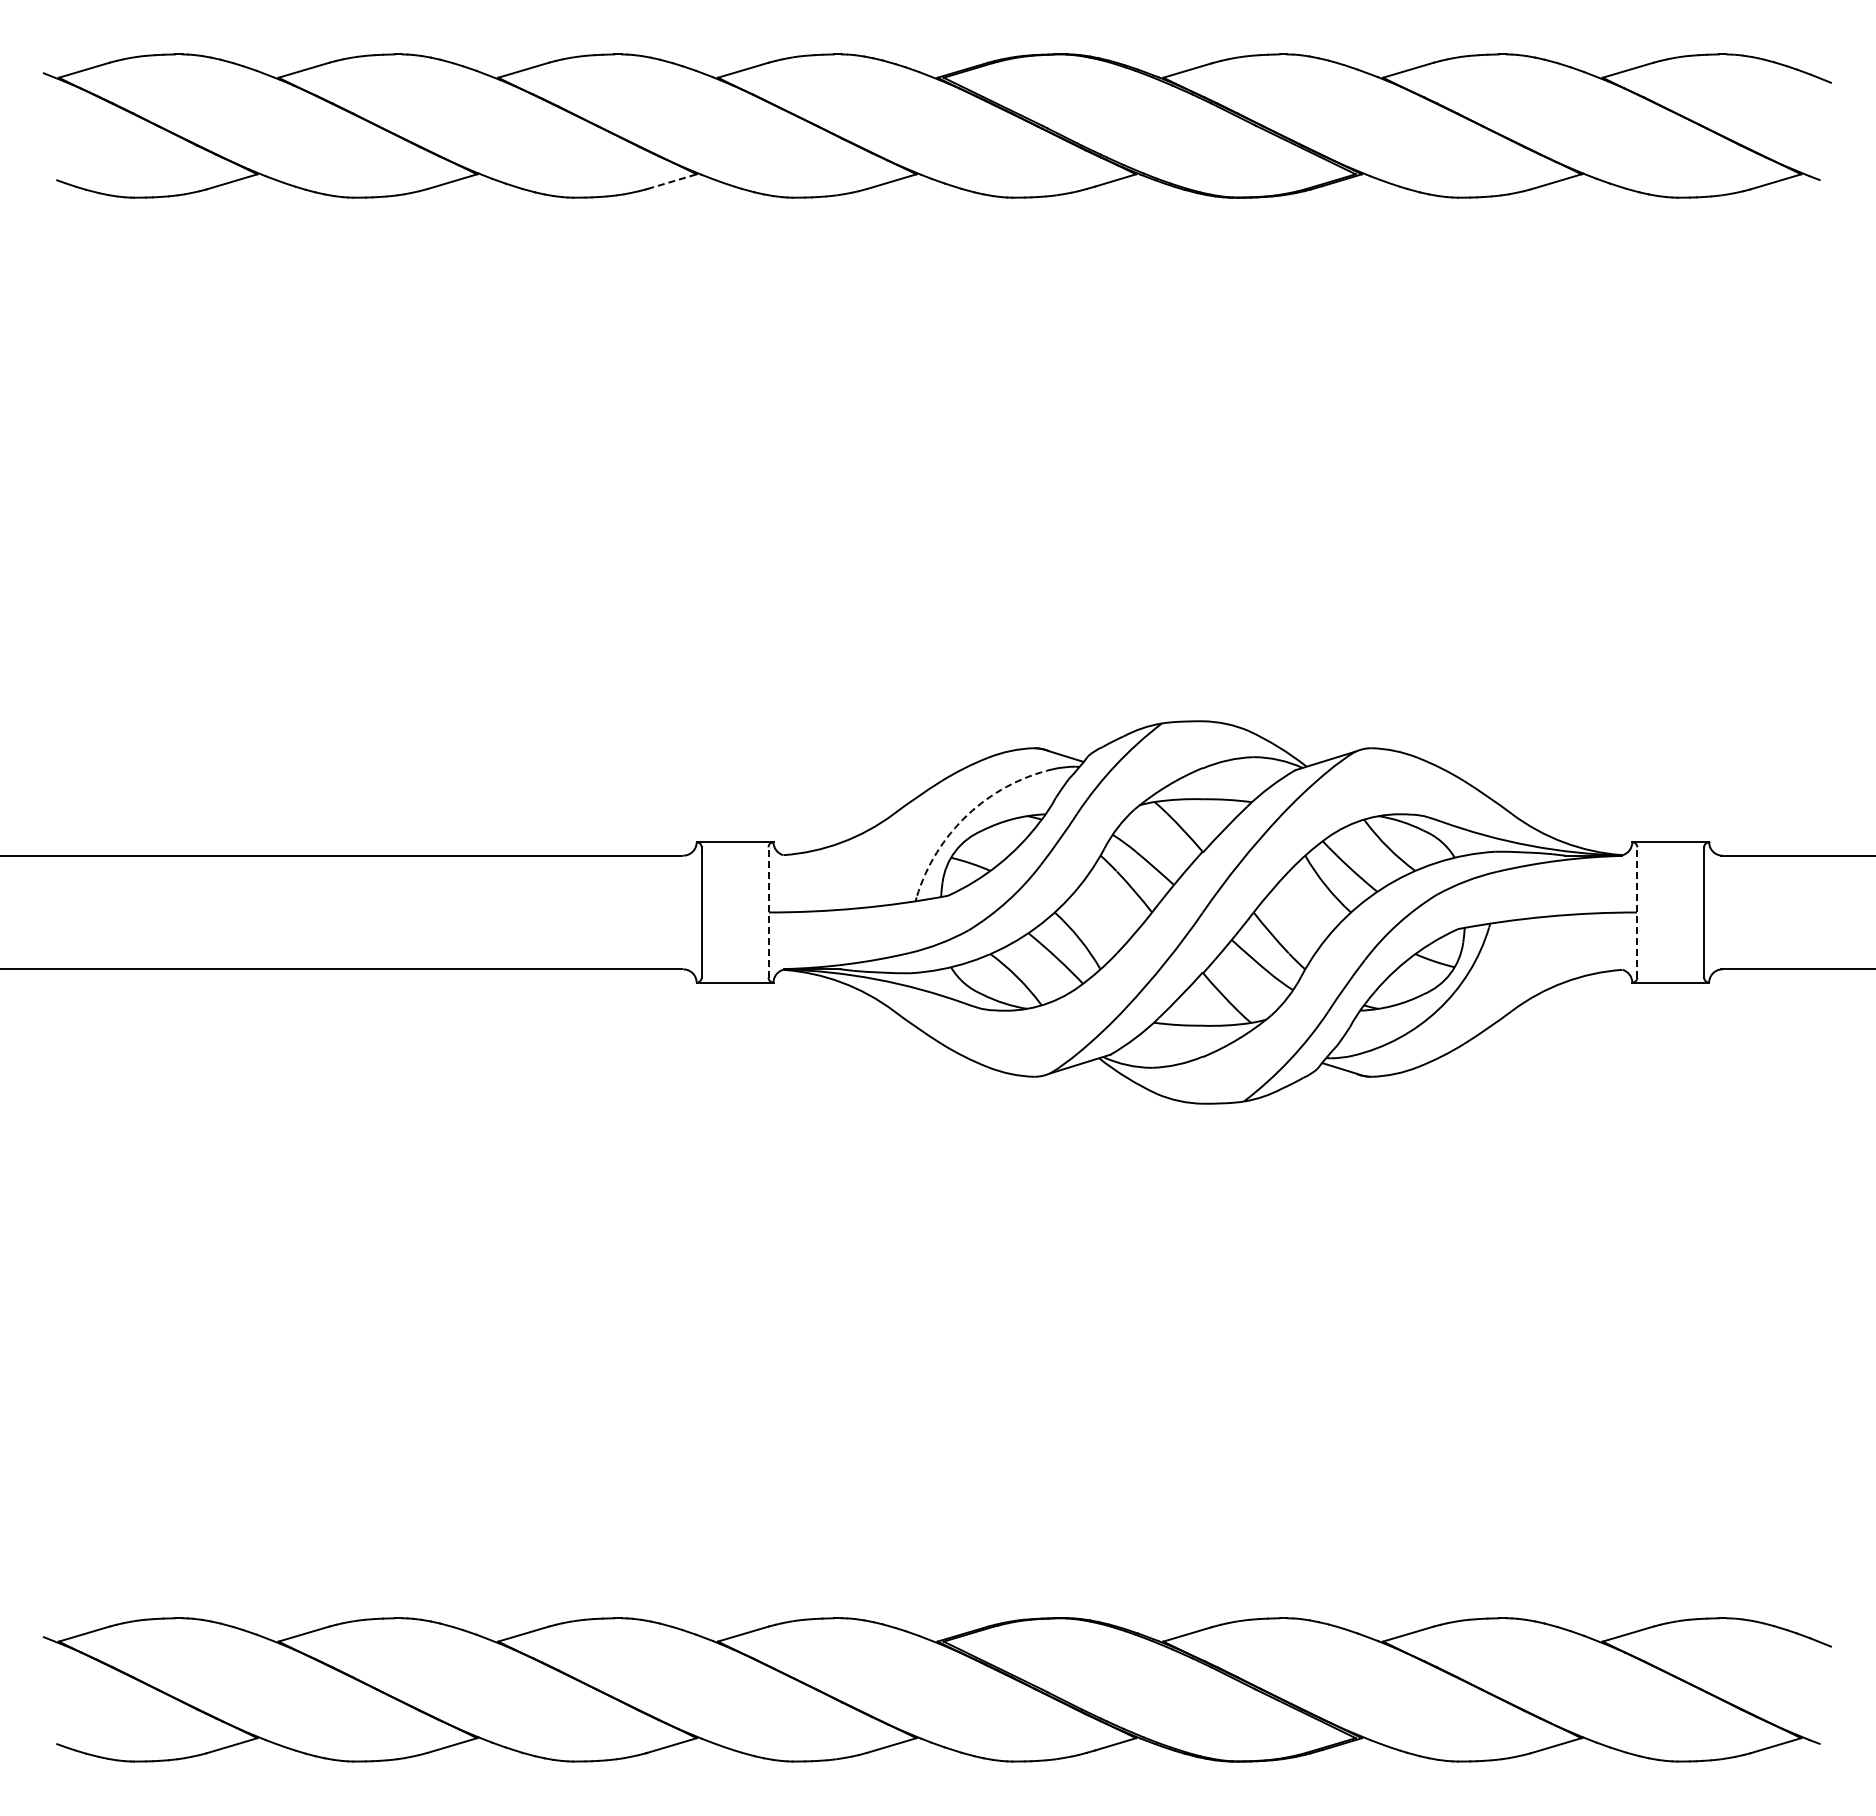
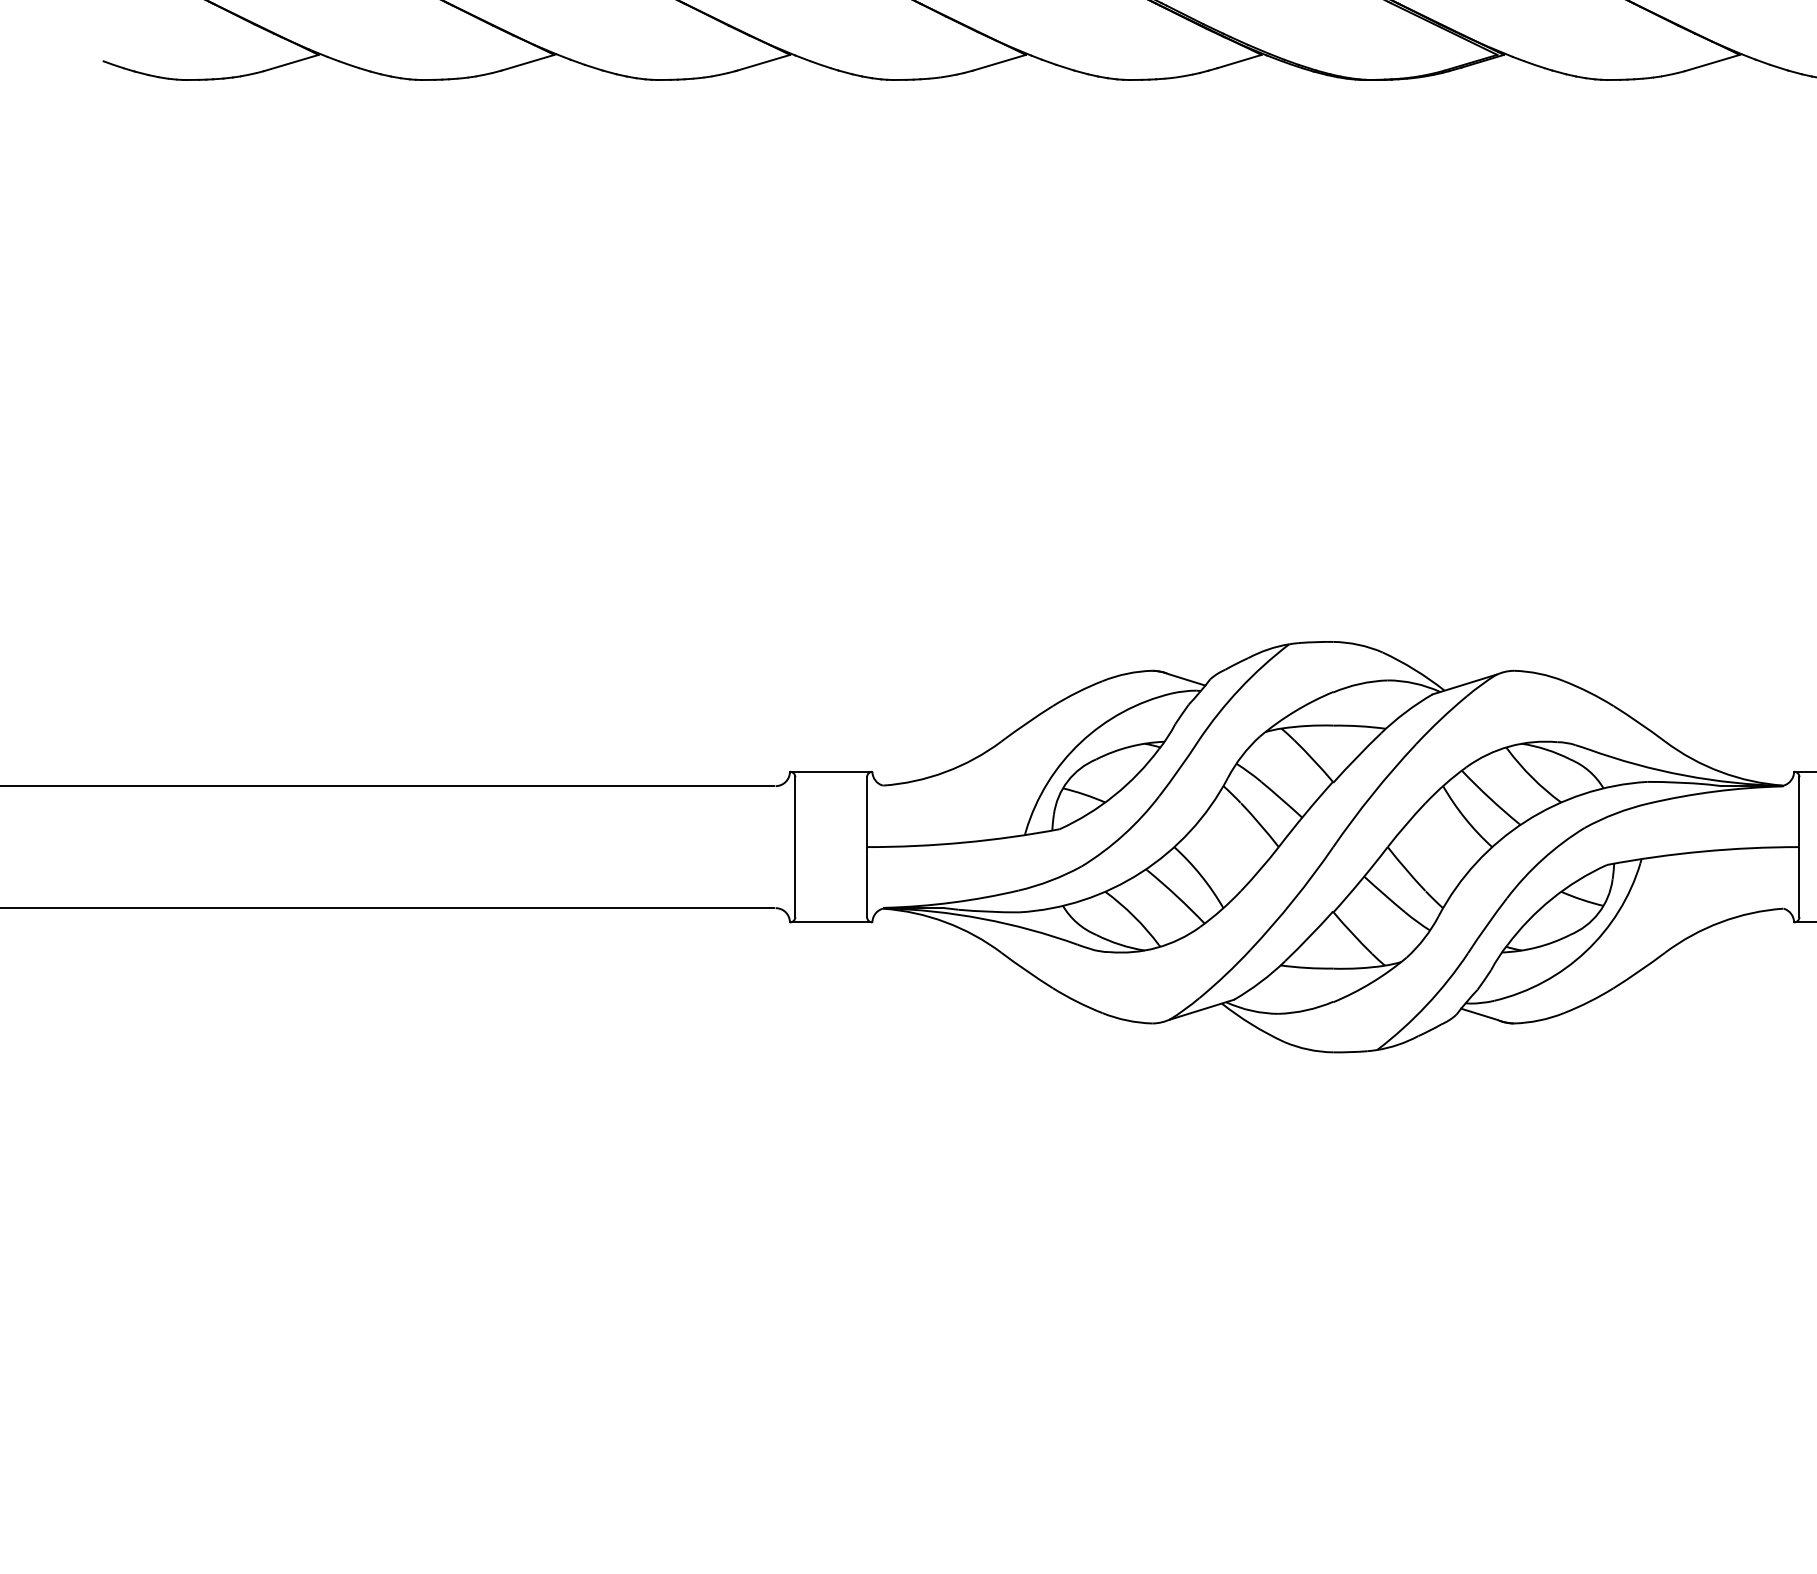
line: (672, 181) -> (764, 62), dashed -> solid
arc: (967, 815) -> (1080, 743), dashed -> solid
line: (768, 911) -> (867, 846), dashed -> solid
line: (1637, 911) -> (1799, 846), dashed -> solid

